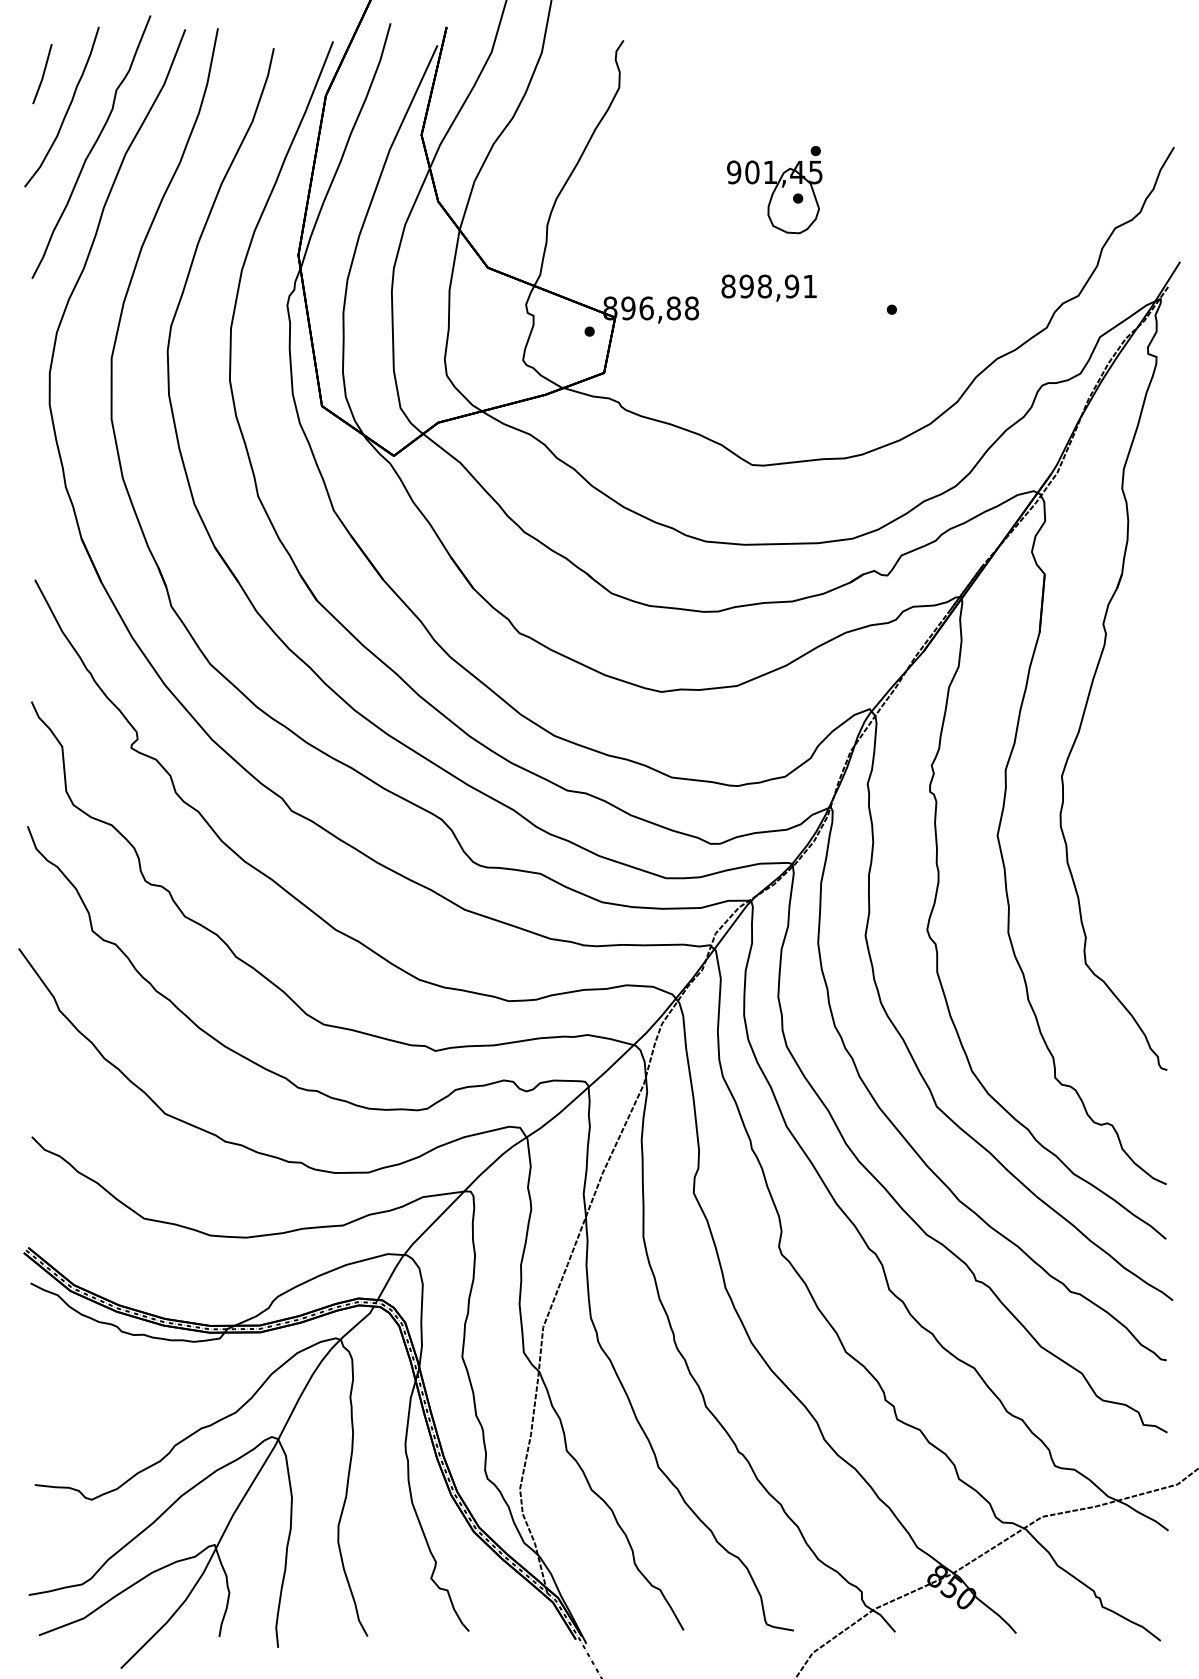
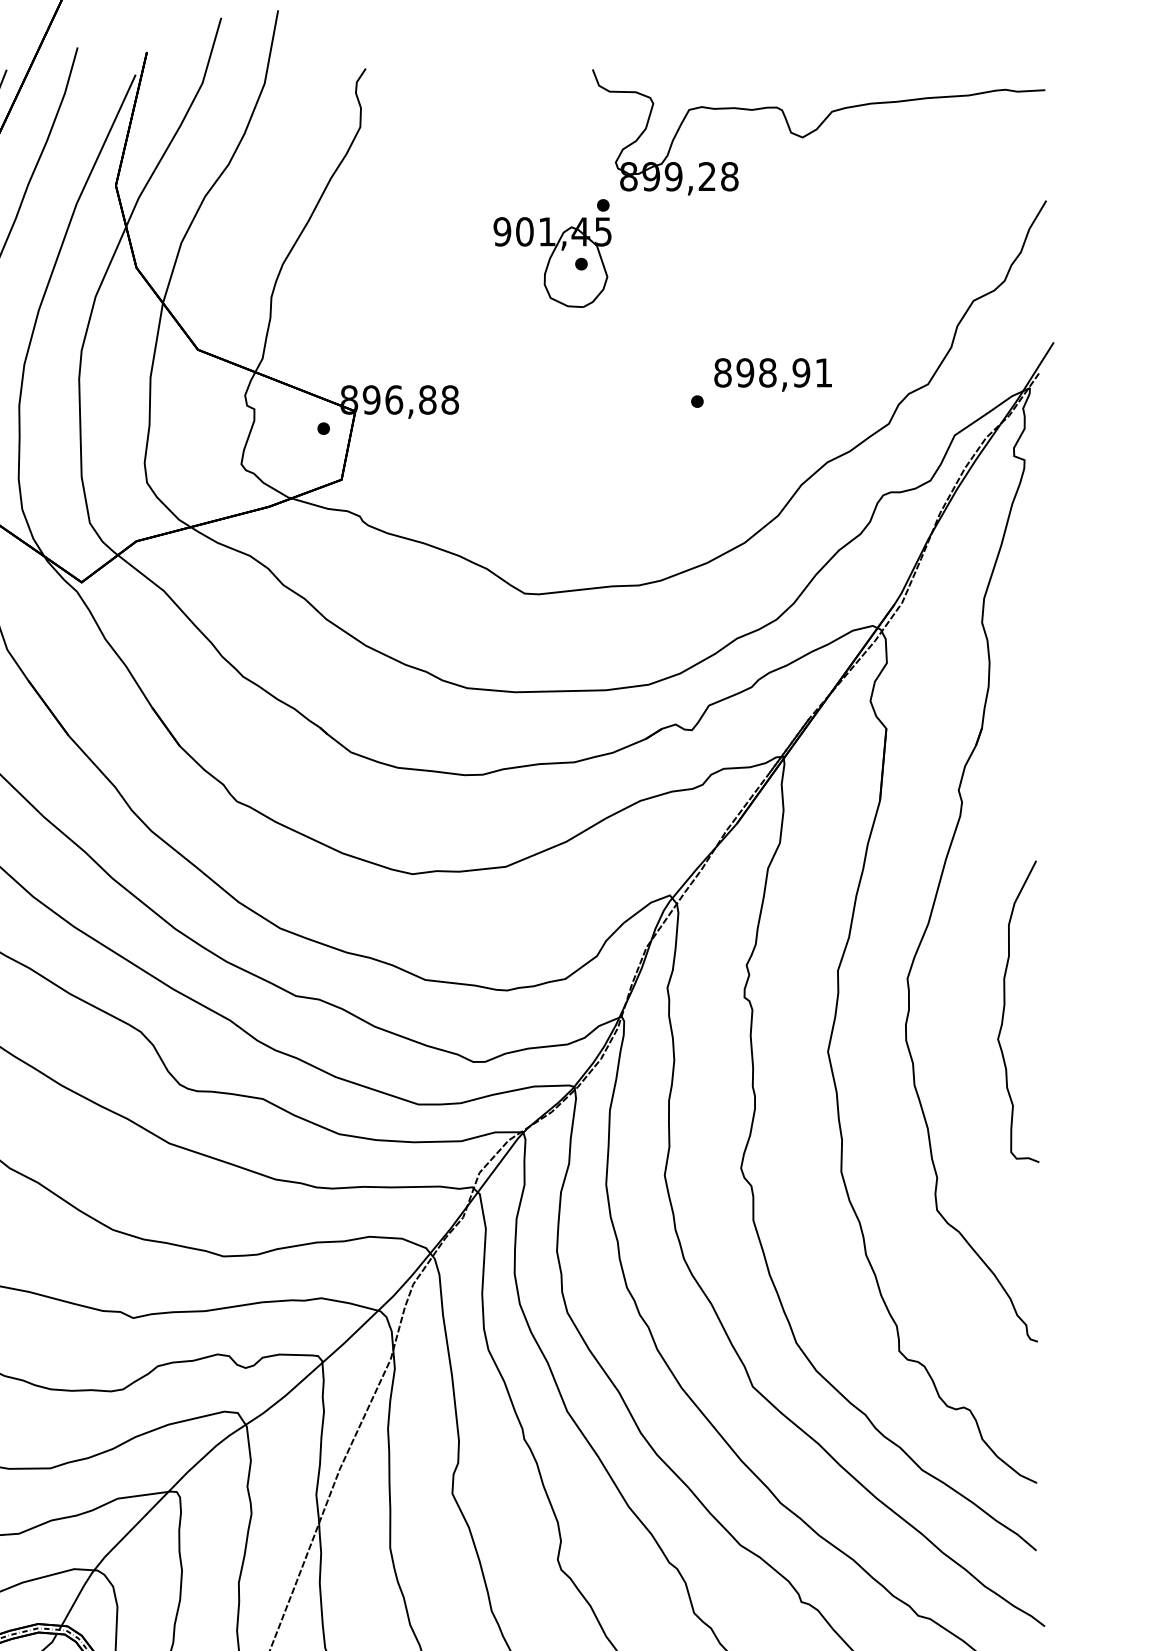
part: (989, 91) -> (818, 131), added
text: (768, 287) -> (772, 374), moved
curve: (1140, 803) -> (1004, 1012), added

